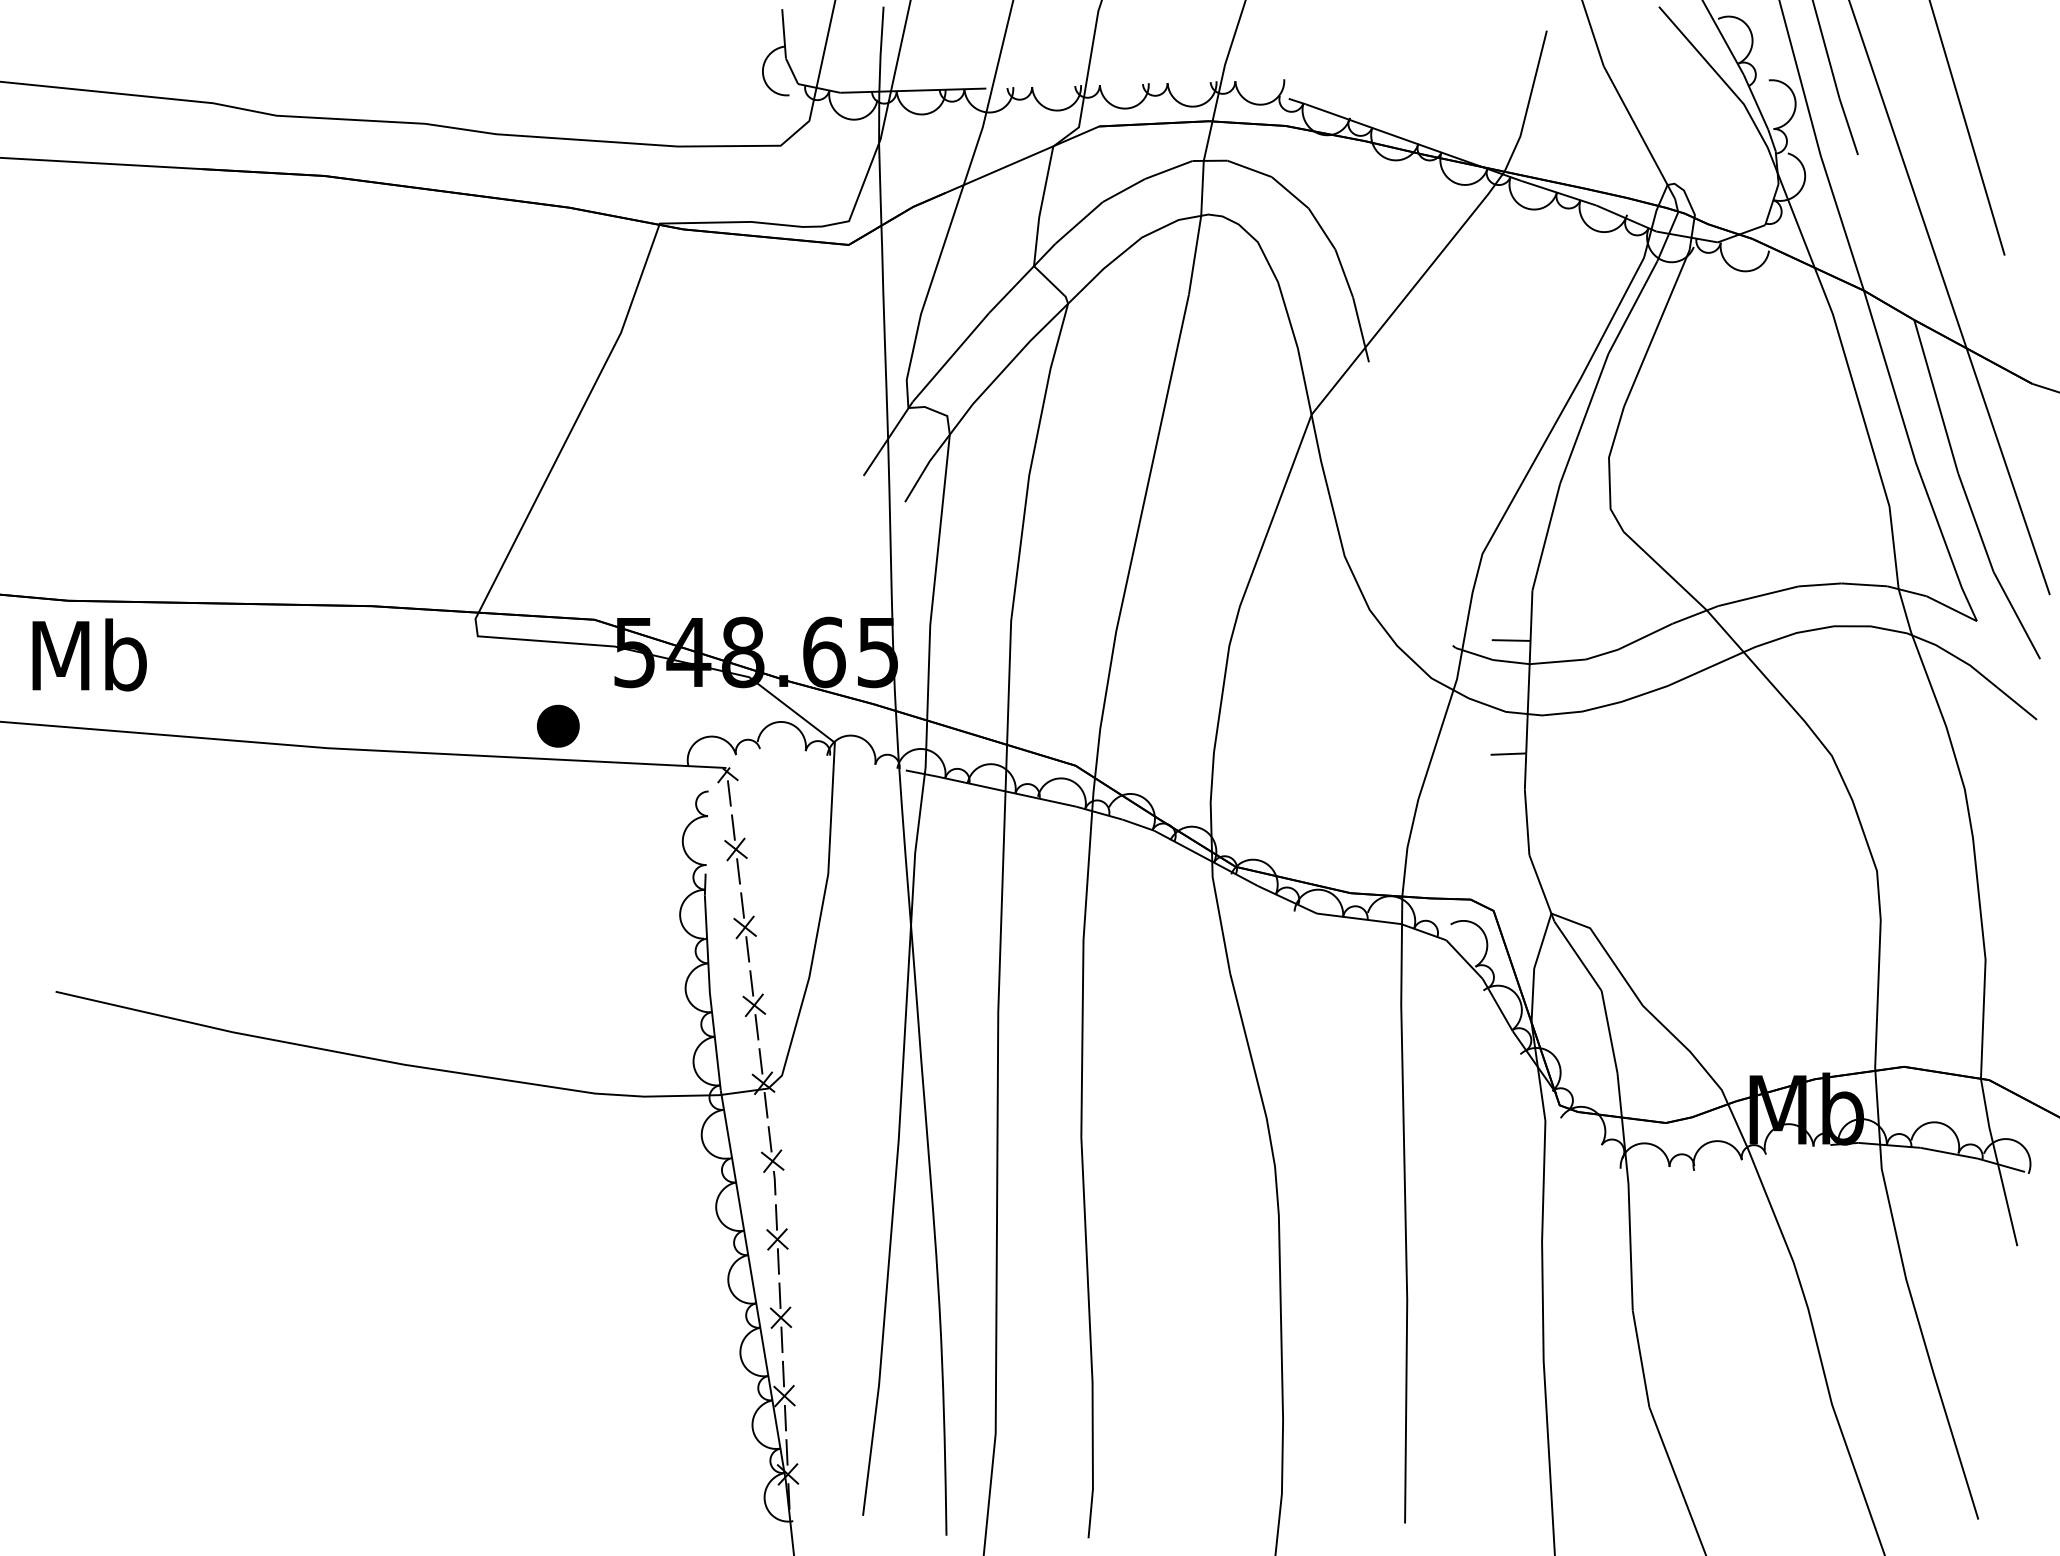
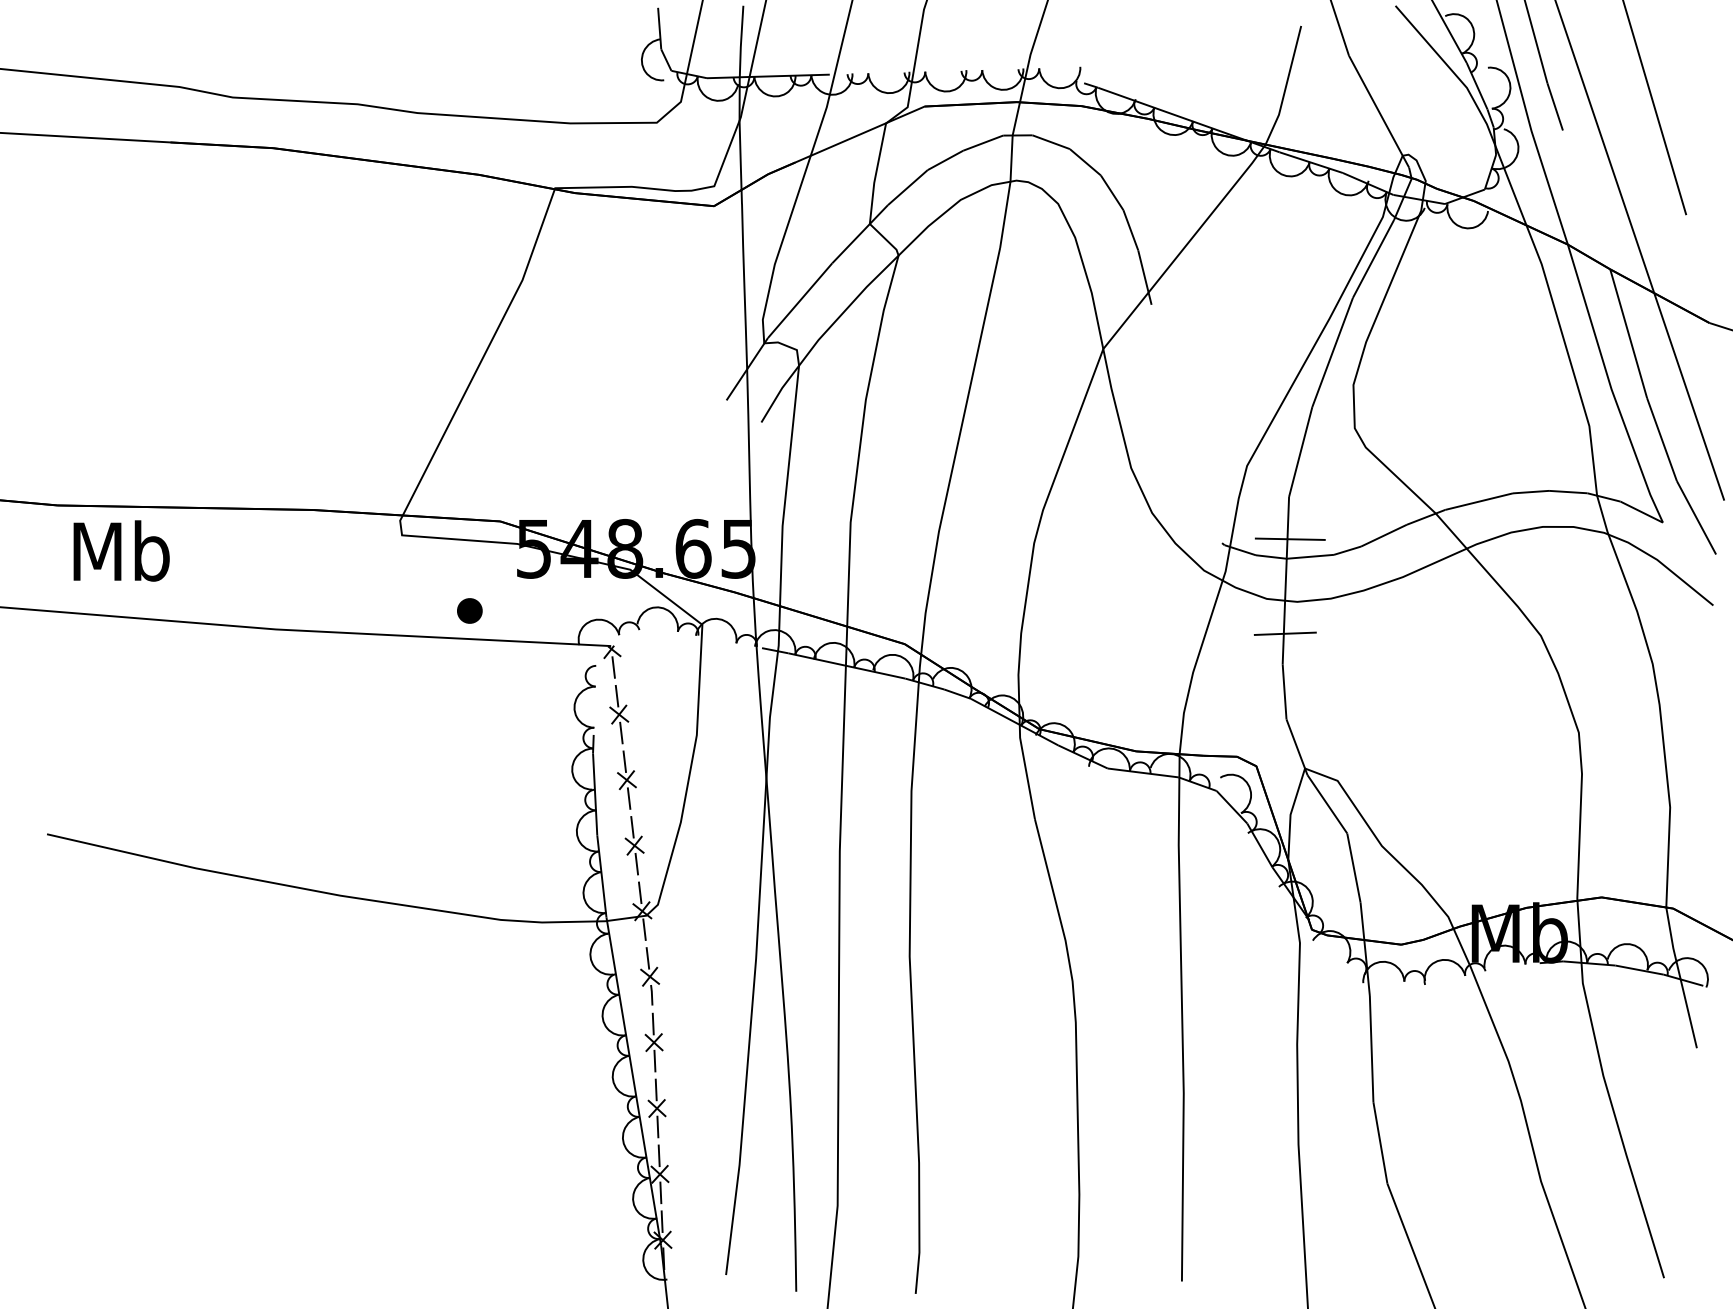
line: (1553, 641) -> (1306, 539), added
text: (89, 654) -> (121, 550), moved
part: (557, 725) -> (469, 610), size x0.71
line: (1544, 751) -> (1299, 632), added

